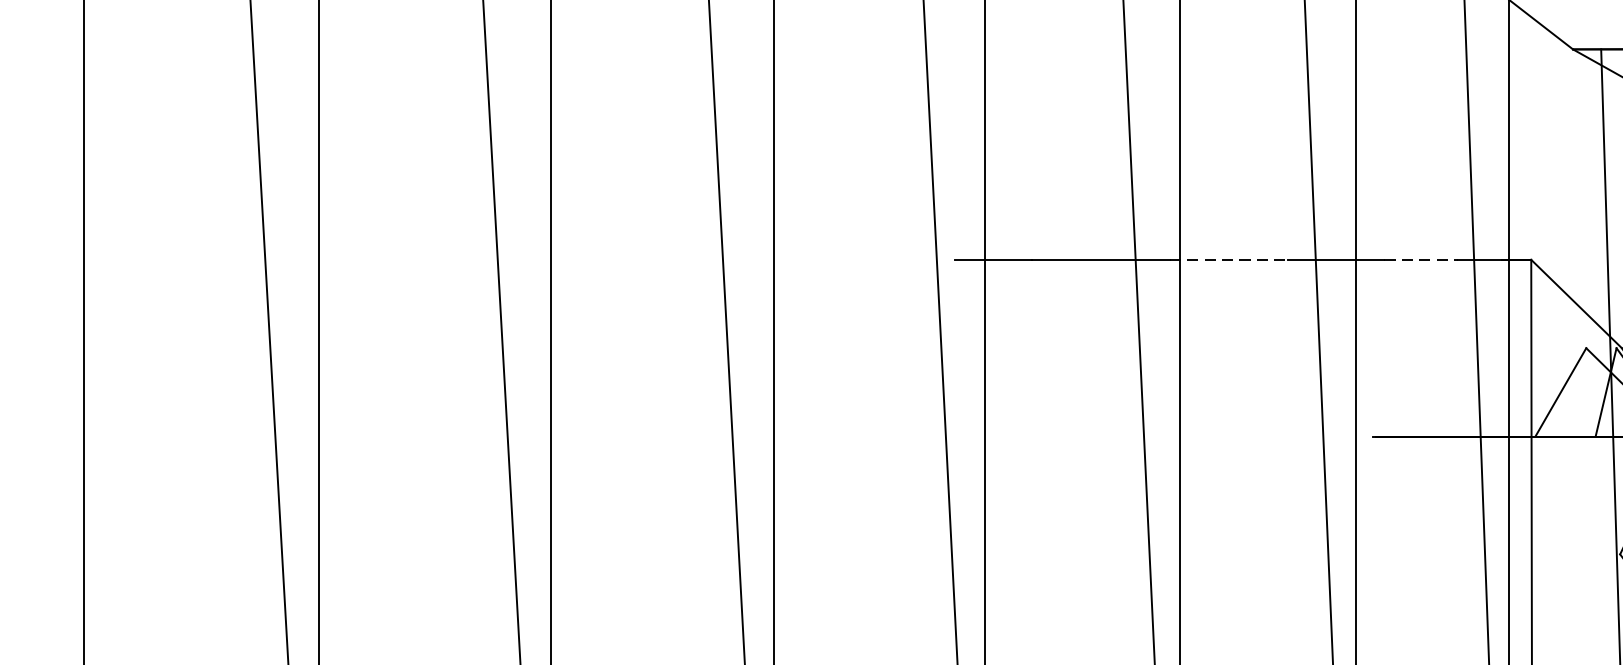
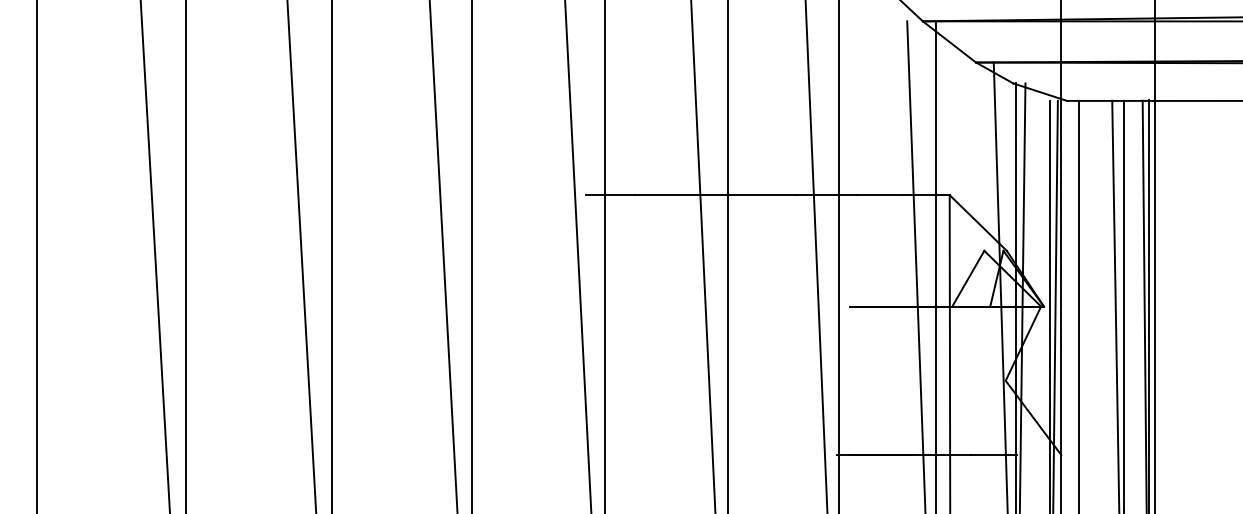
line: (1229, 260) -> (759, 195), dashed -> solid
line: (1421, 260) -> (880, 195), dashed -> solid

